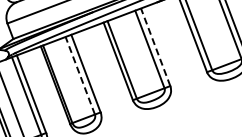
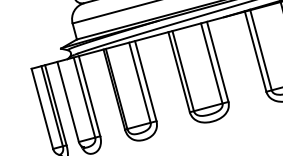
line: (155, 46) -> (217, 61), dashed -> solid
line: (79, 75) -> (139, 82), dashed -> solid

